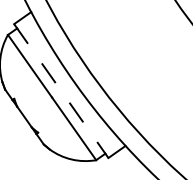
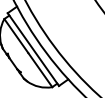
line: (61, 90) -> (33, 49), dashed -> solid

